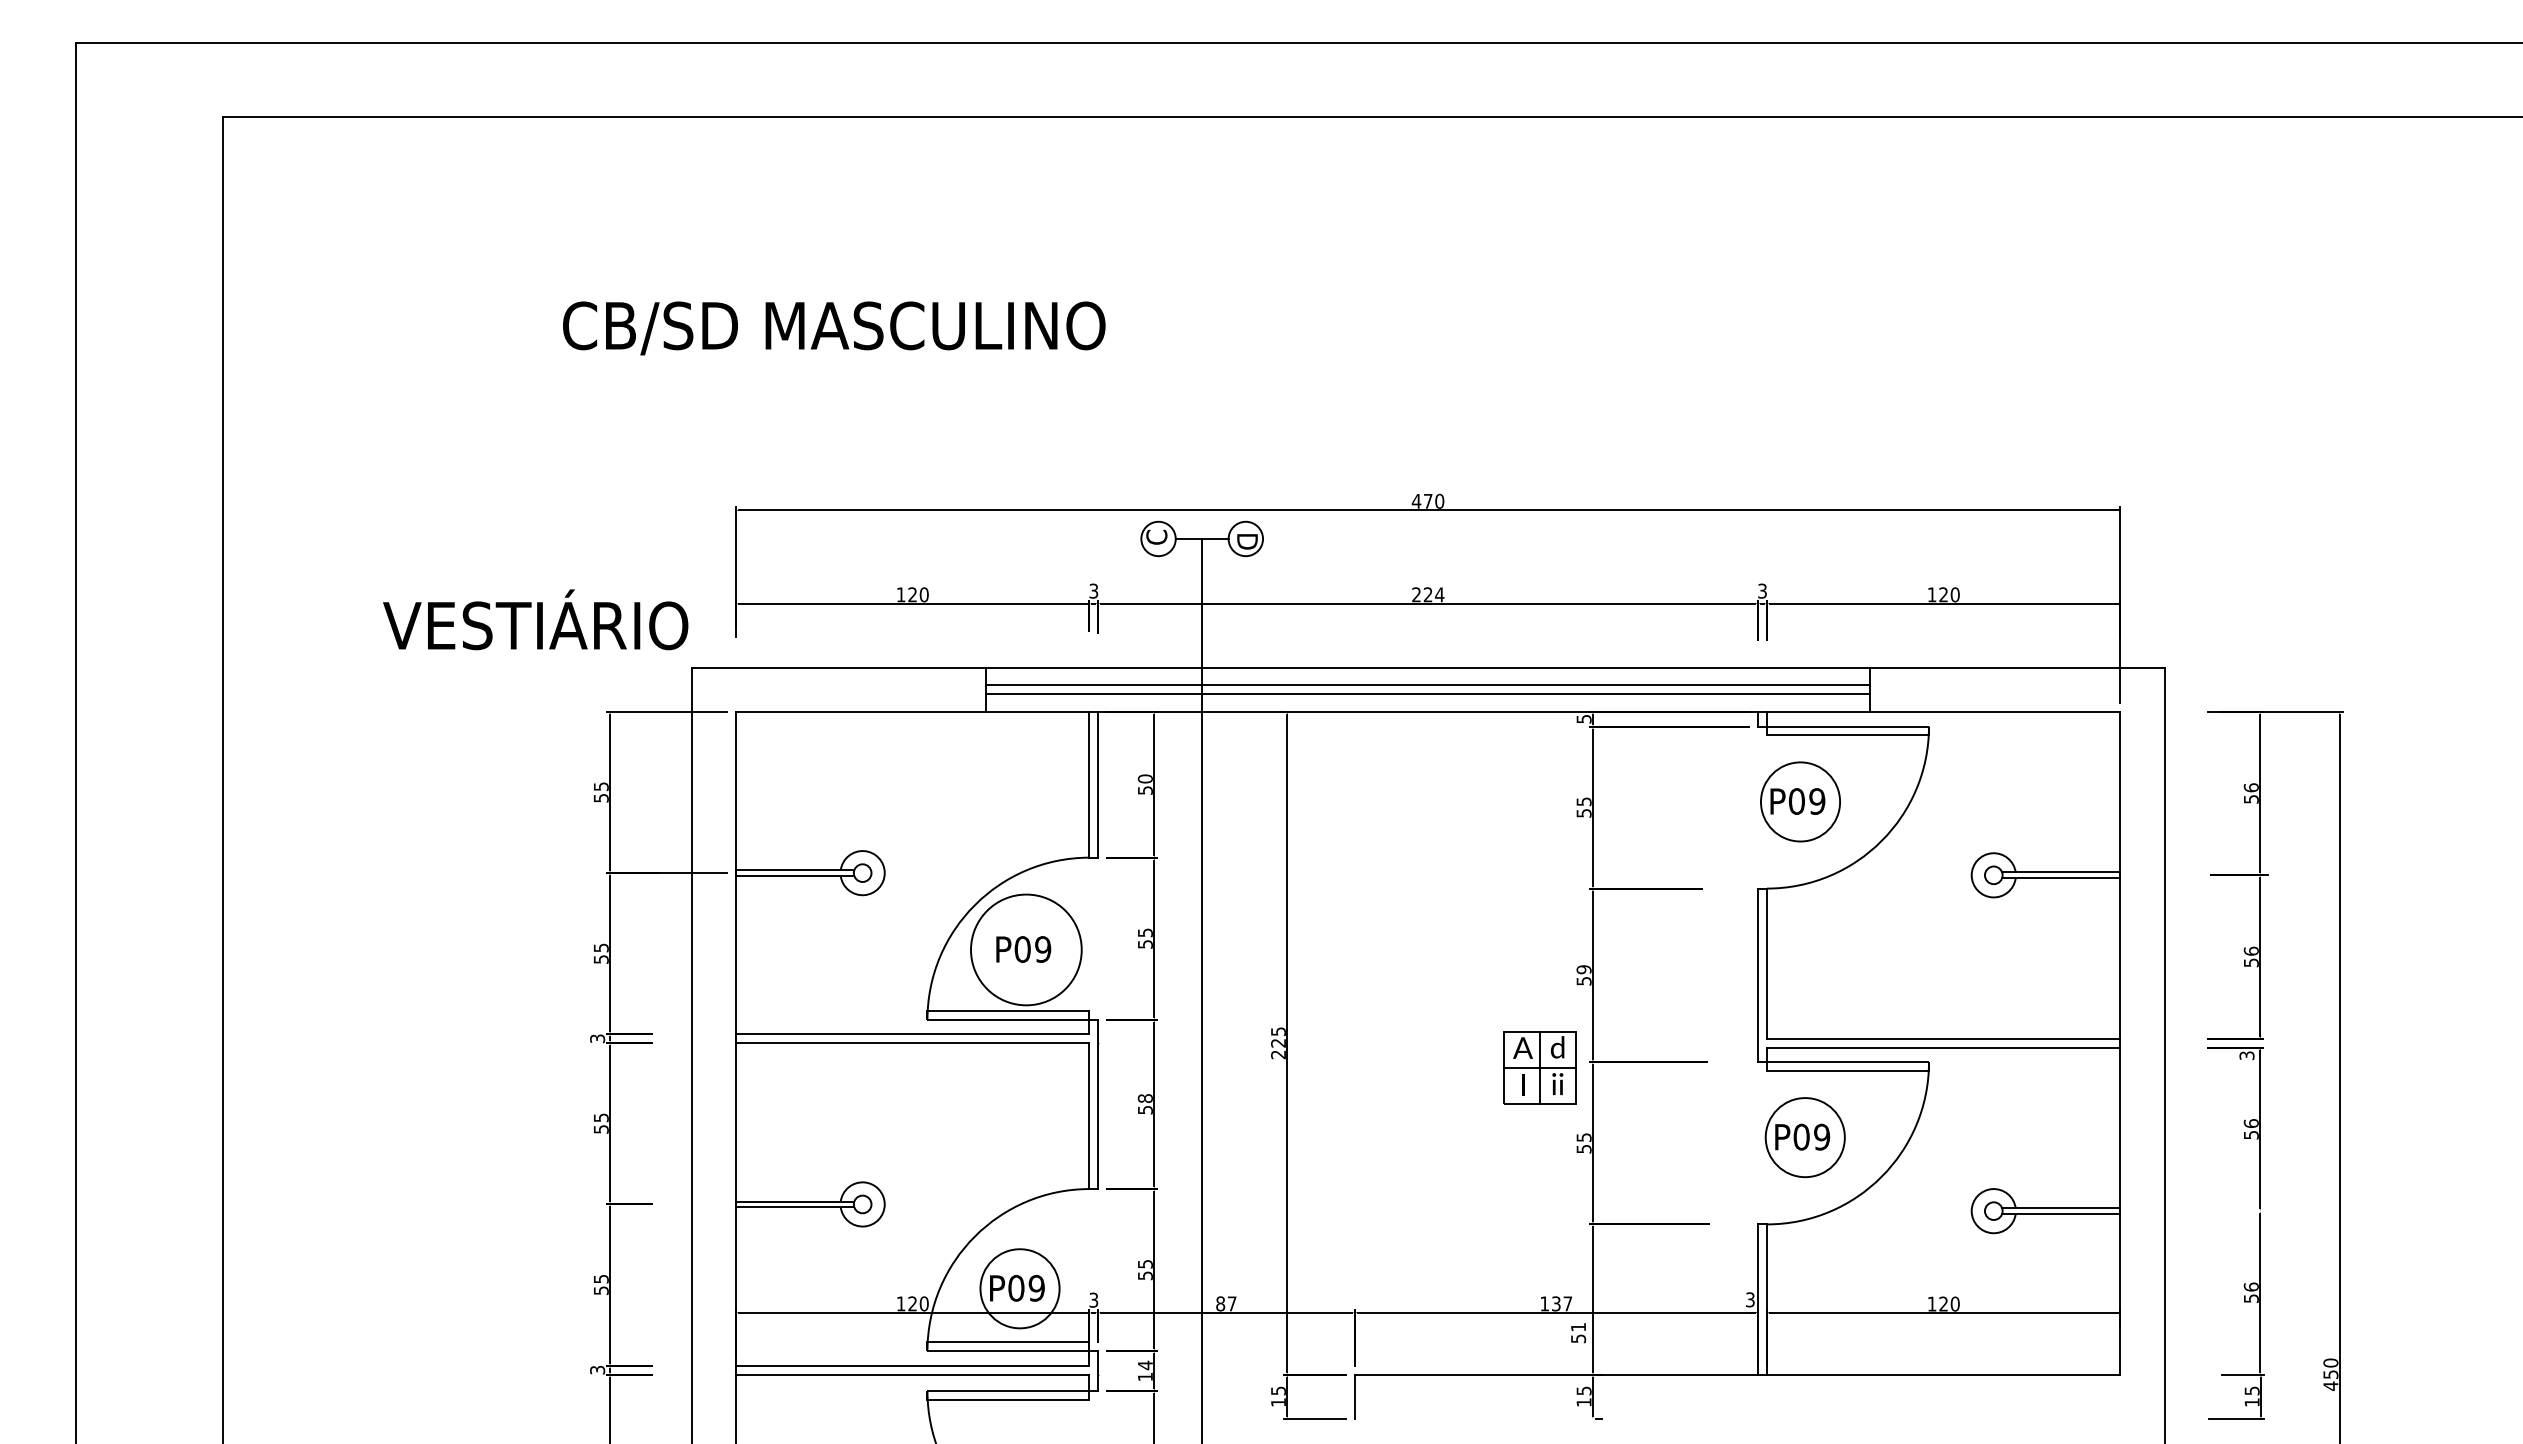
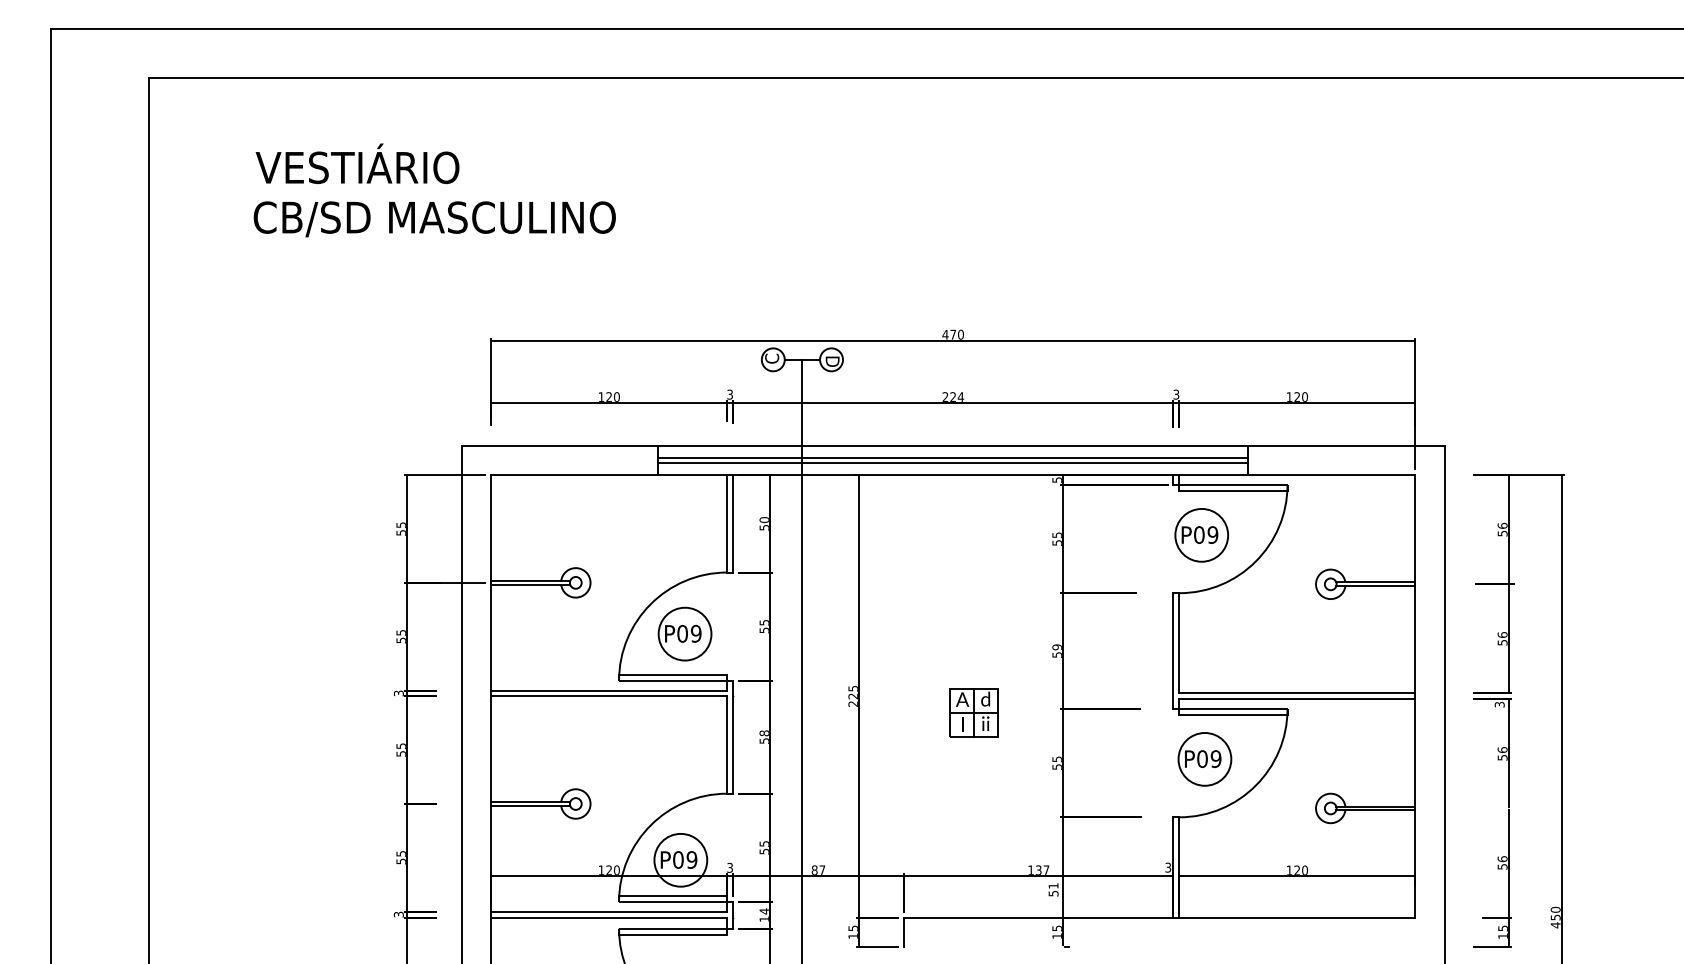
text: (833, 328) -> (434, 219), moved
text: (535, 619) -> (357, 163), moved
circle: (1025, 948) -> (684, 633), size x0.71
part: (1539, 1067) -> (973, 712), moved

